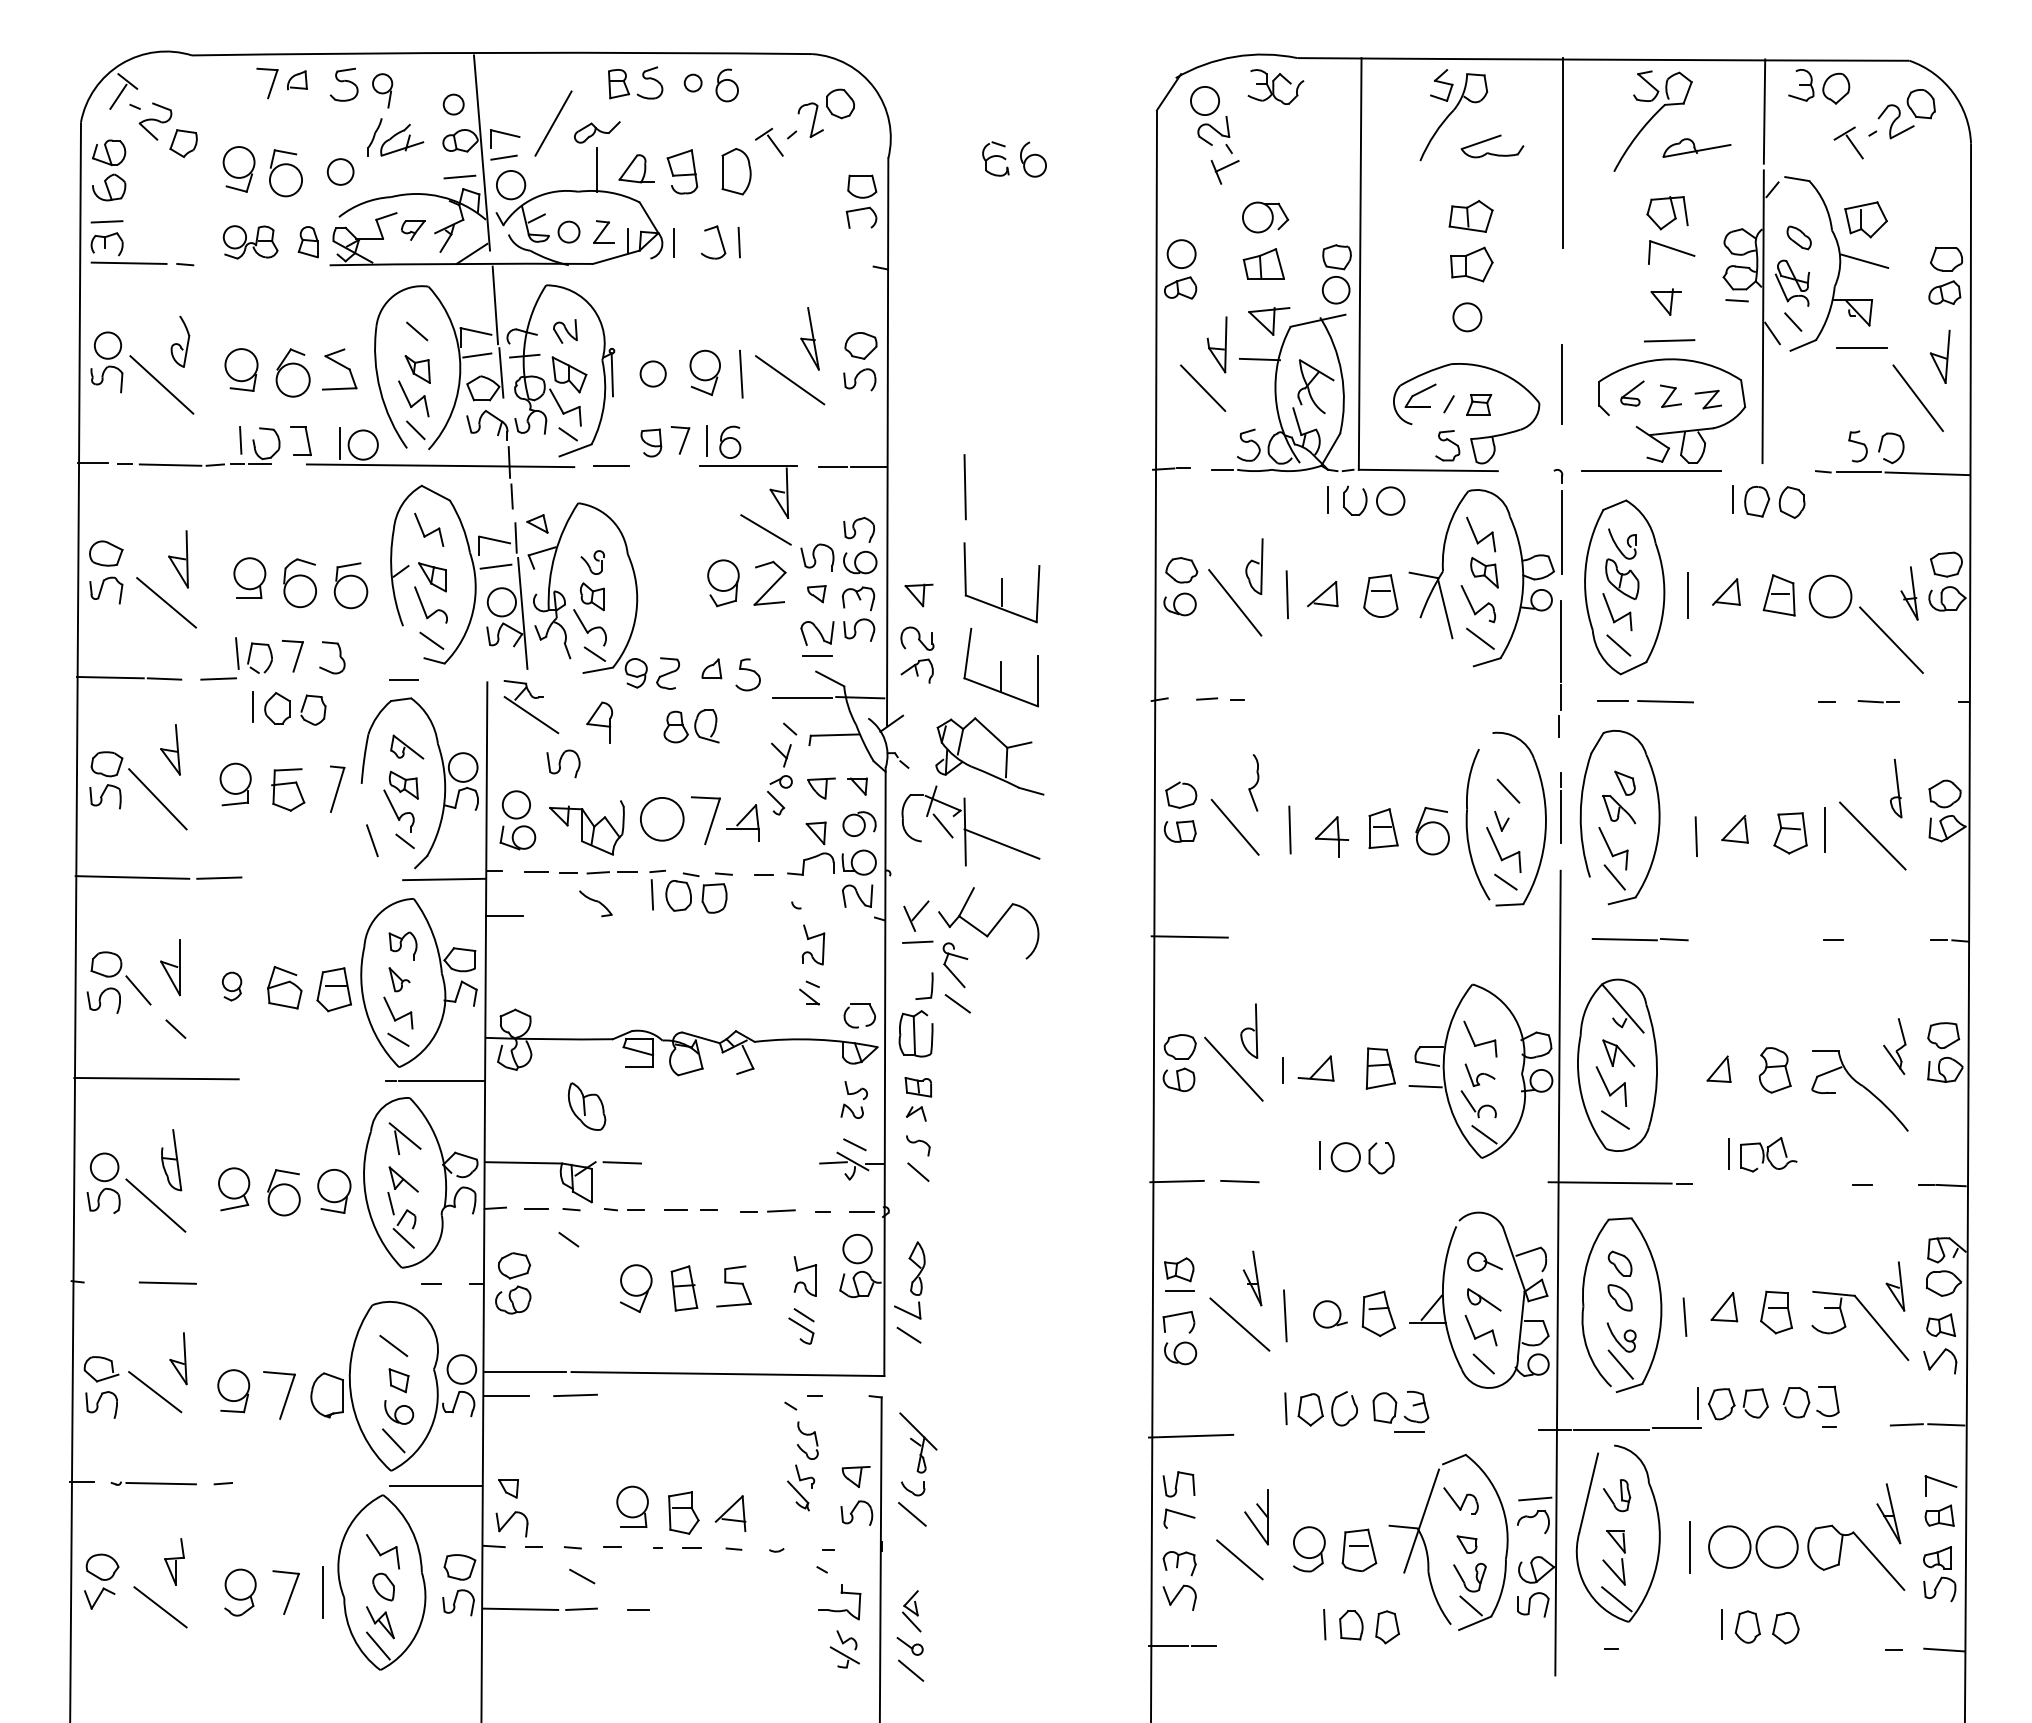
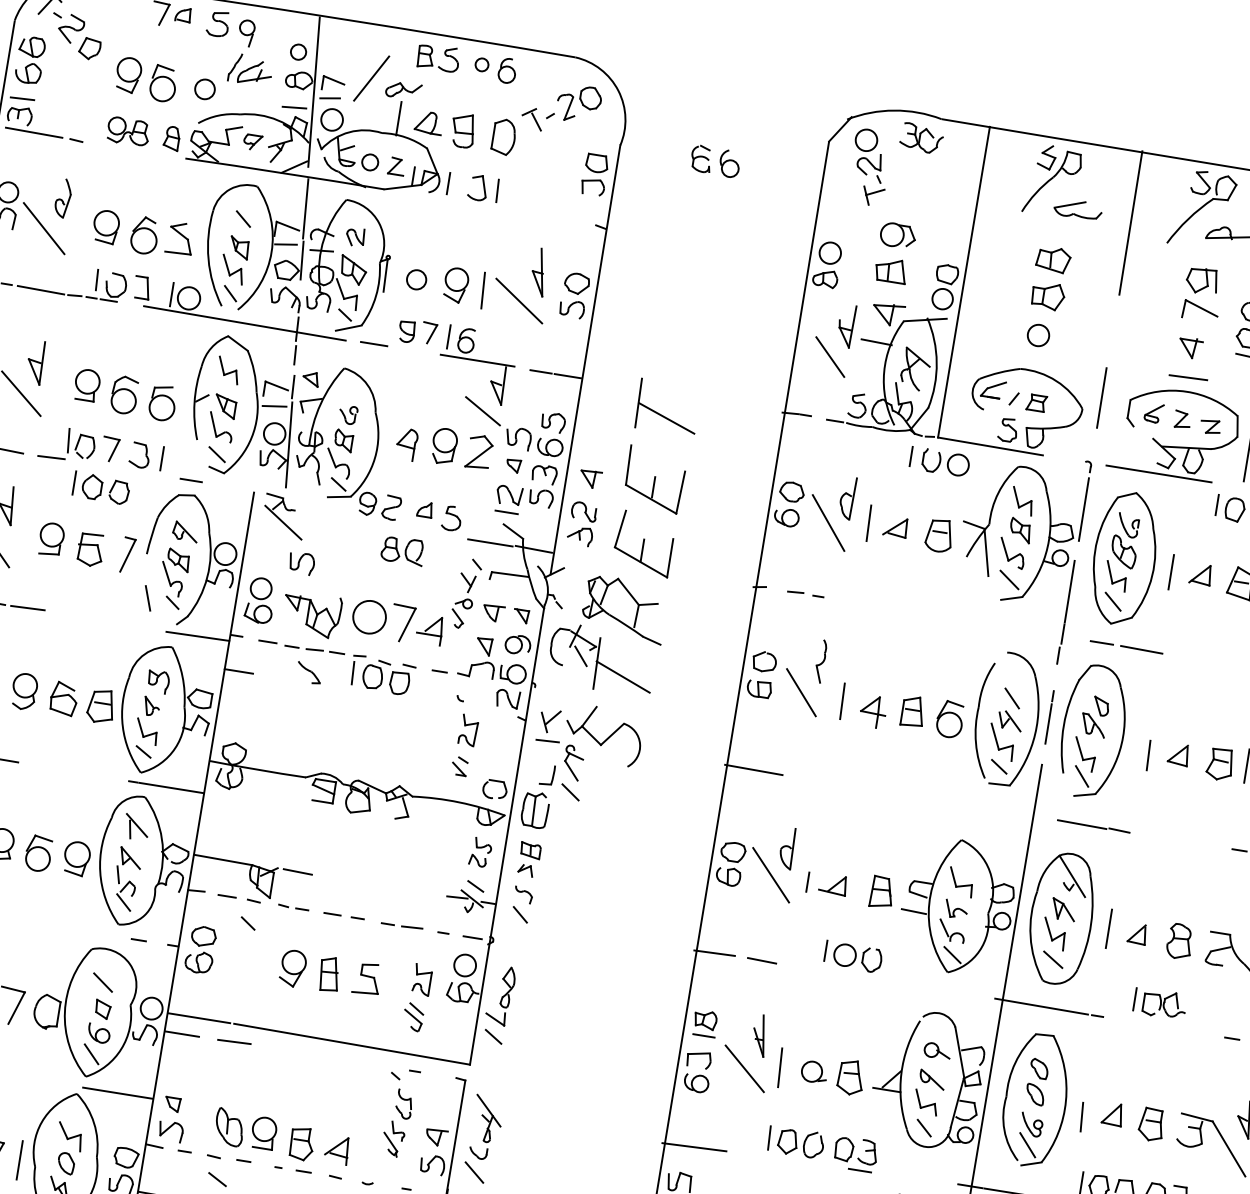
line: (1004, 501) -> (666, 418), added
line: (361, 657) -> (161, 458), added
part: (599, 722) -> (406, 444), moved
line: (1514, 820) -> (1013, 721), added
part: (231, 986) -> (23, 691), size x1.67
line: (1680, 1068) -> (1108, 928), added
part: (586, 1106) -> (229, 1127), moved

